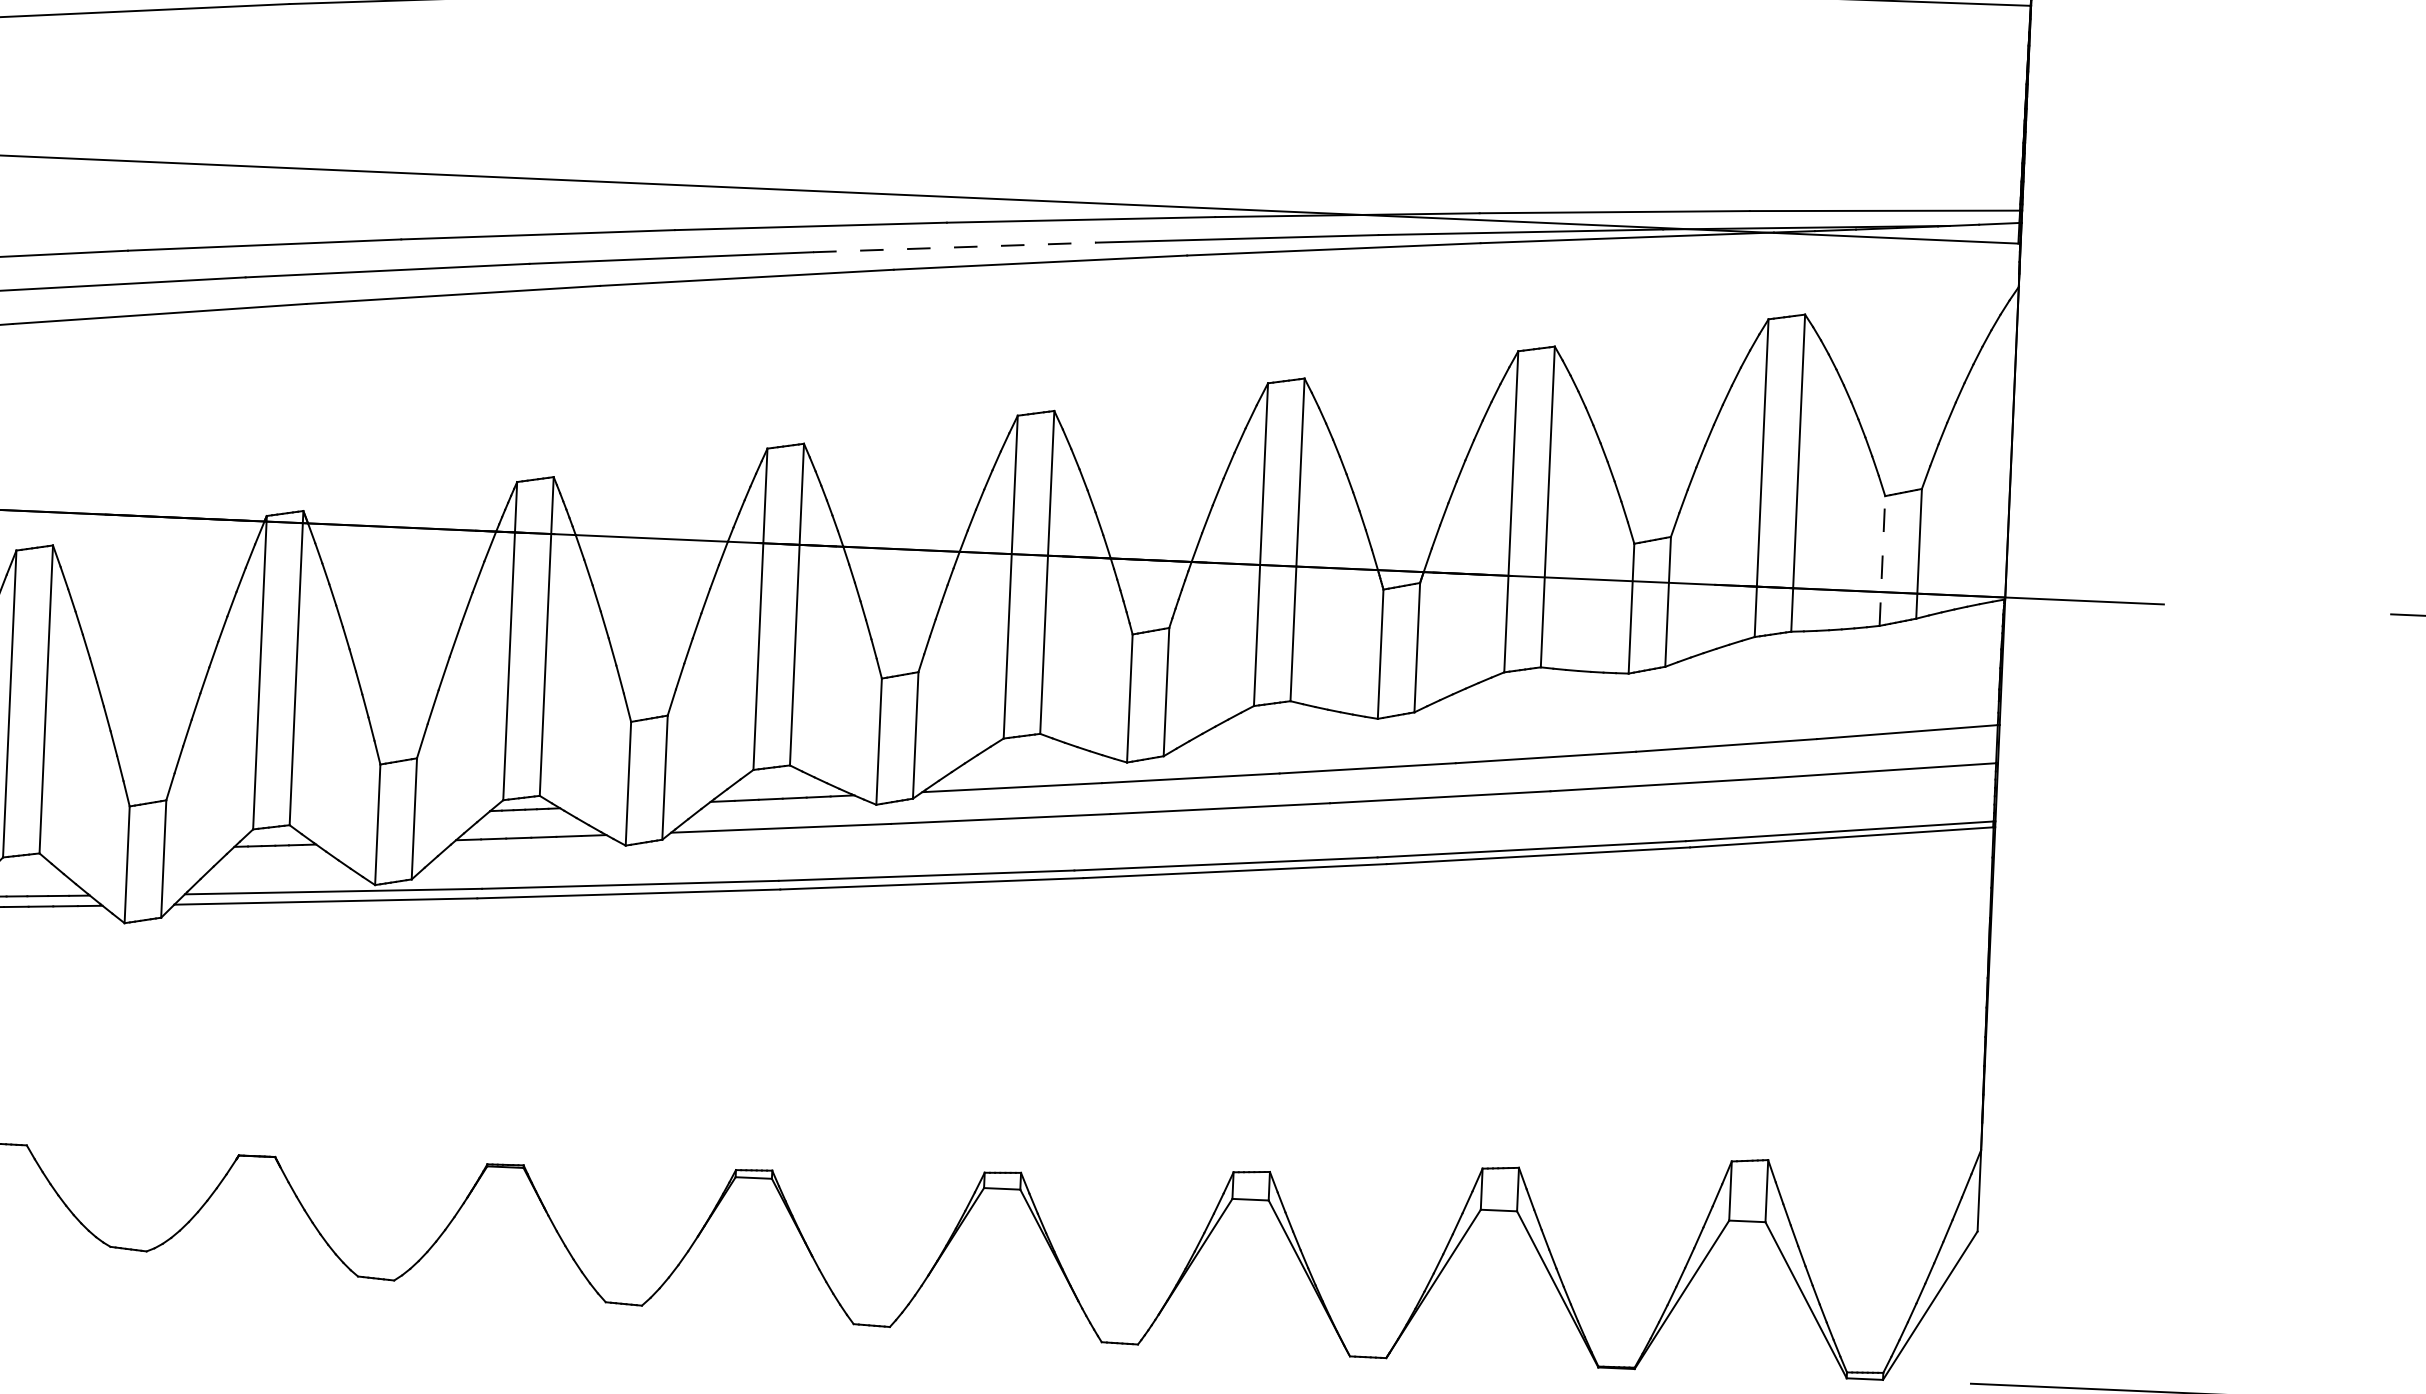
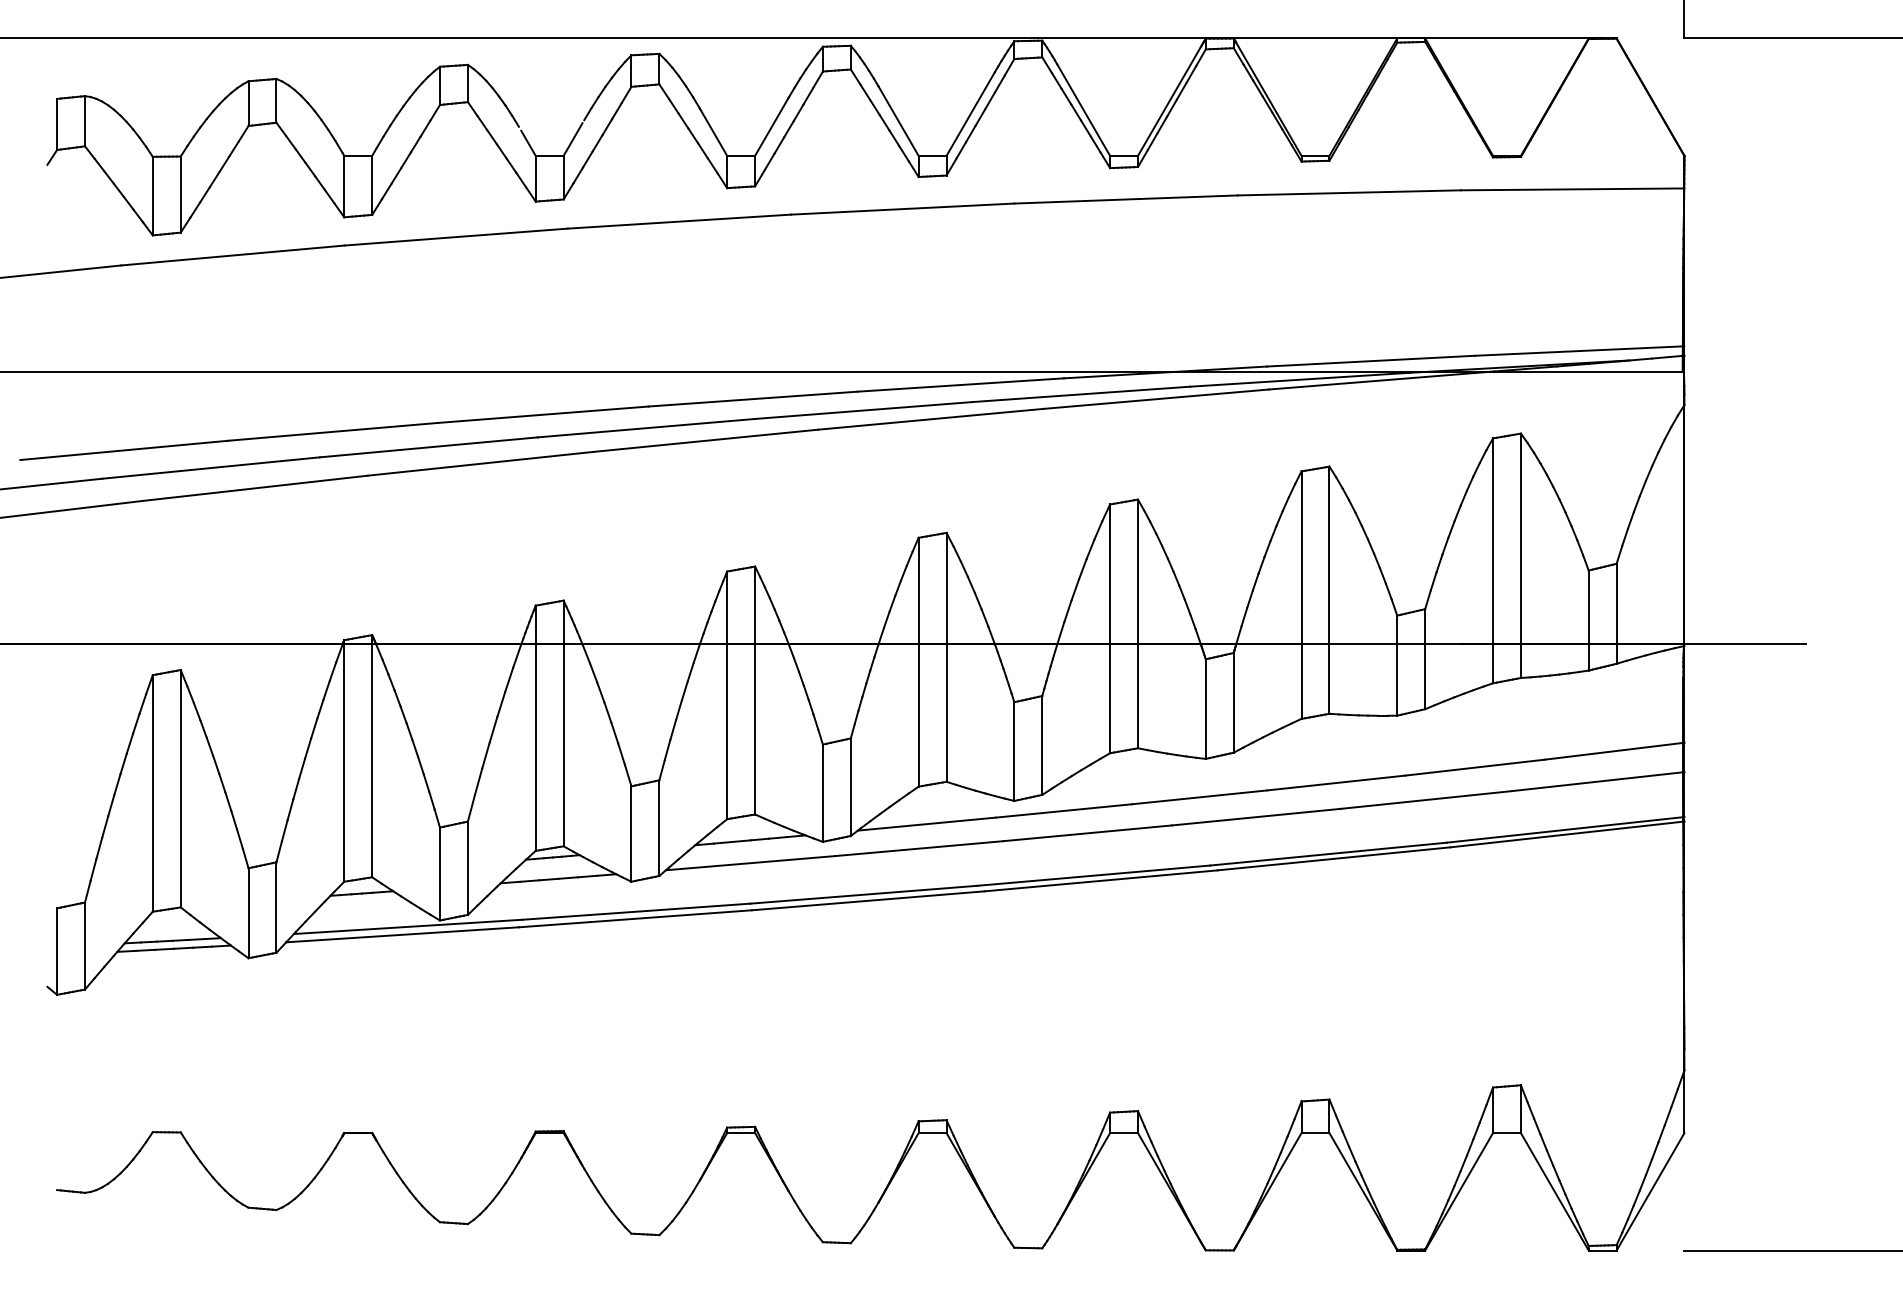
line: (954, 247) -> (864, 410), dashed -> solid
line: (1882, 560) -> (1588, 620), dashed -> solid

